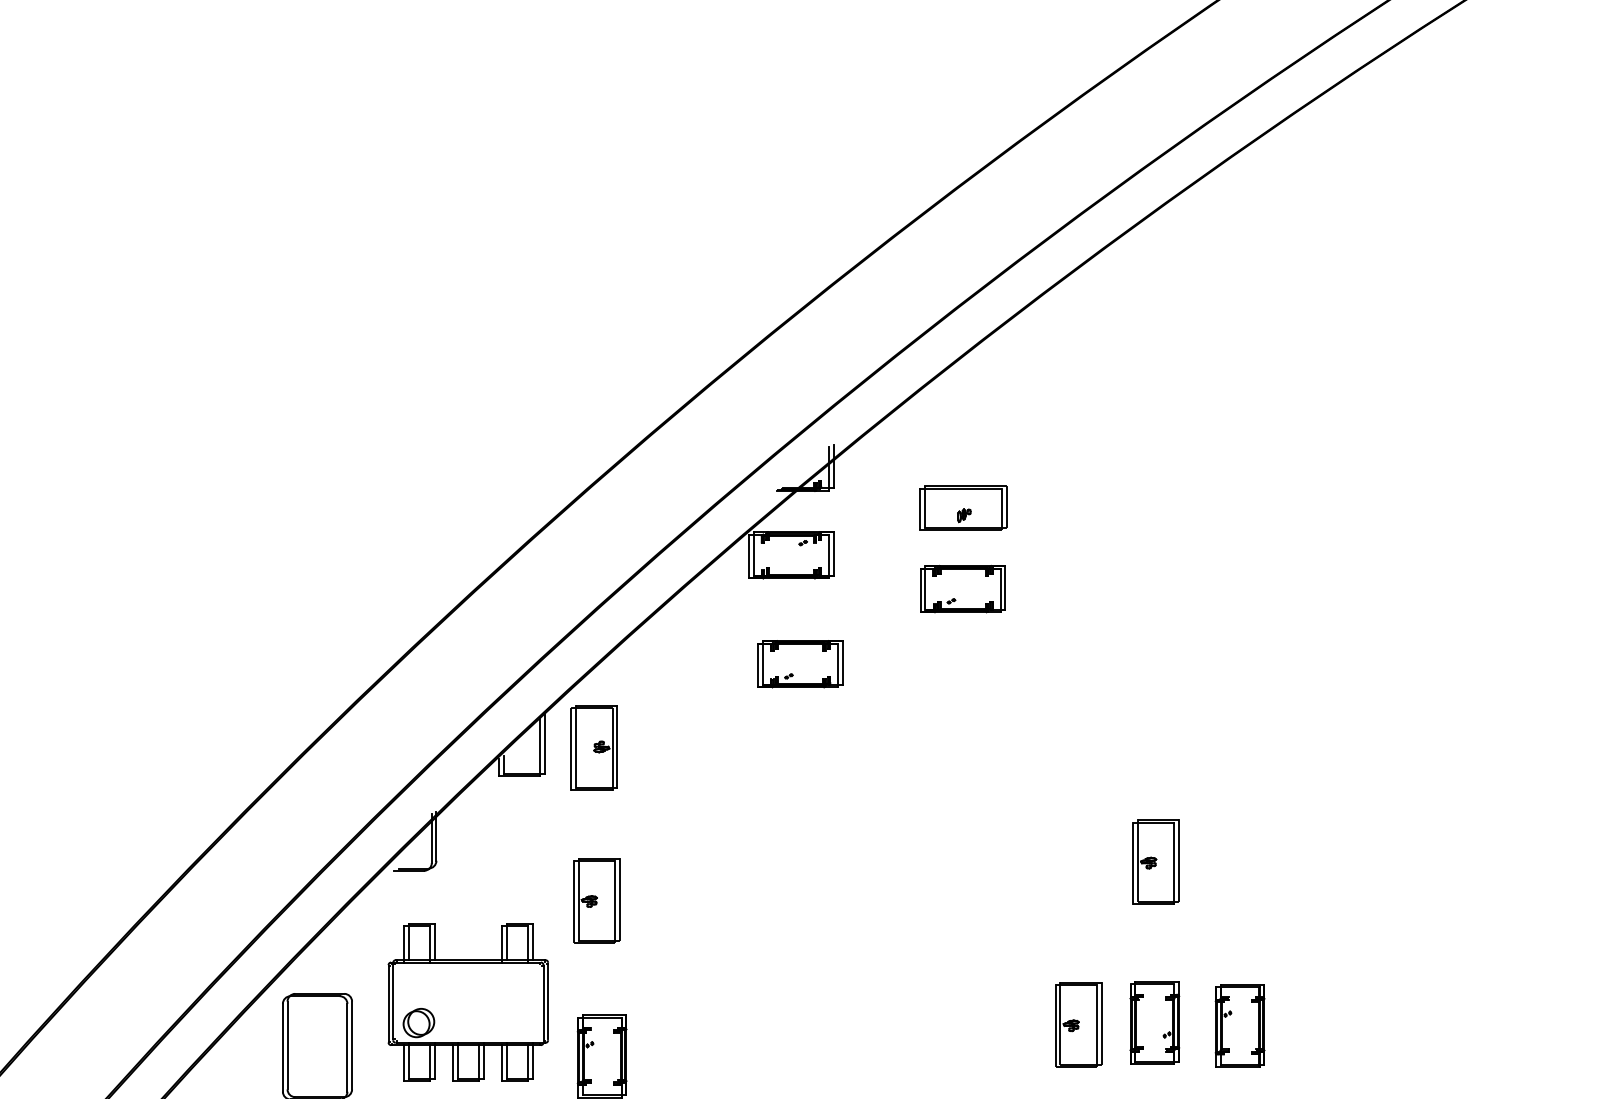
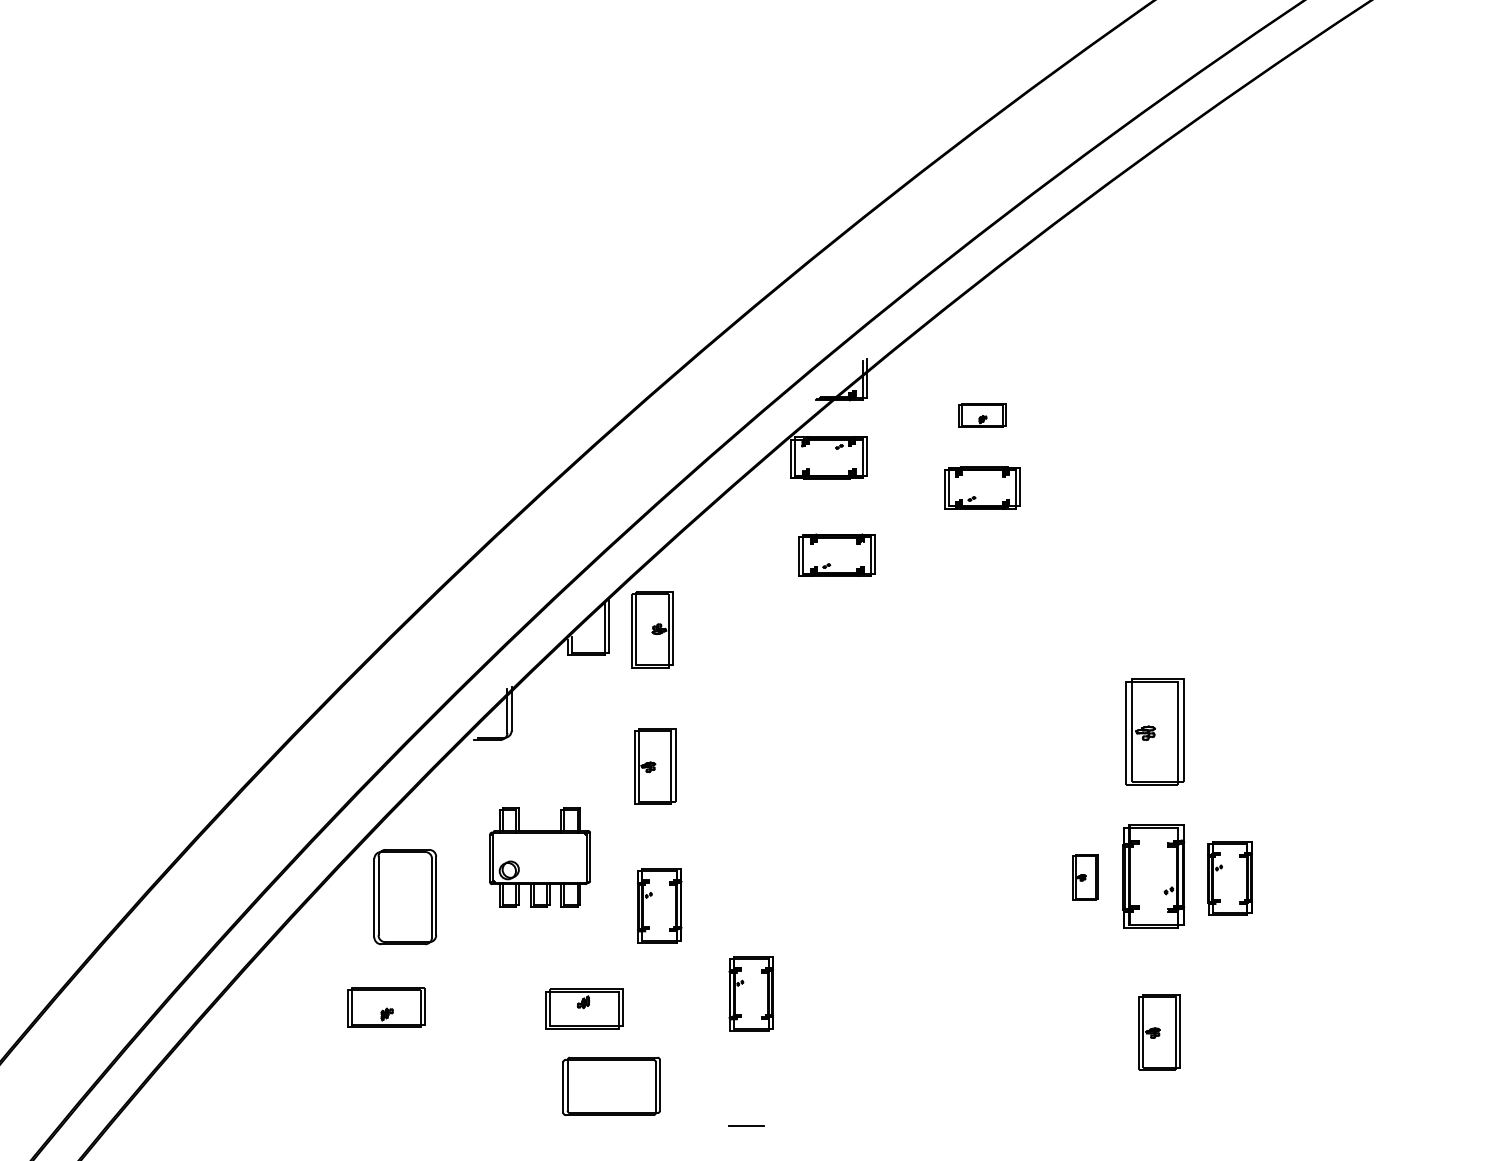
part: (963, 507) -> (982, 415), size x0.6
part: (1155, 862) -> (1154, 732), size x1.4
part: (468, 1002) -> (540, 857), size x0.7
part: (1154, 1022) -> (1153, 875), size x1.4
part: (1078, 1024) -> (1085, 877), size x0.6

